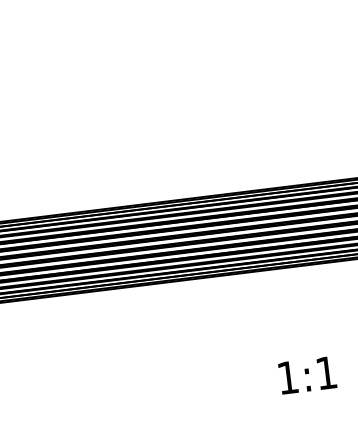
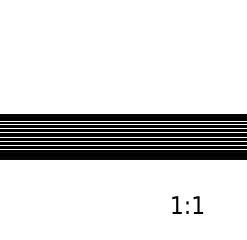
text: (307, 374) -> (187, 204), moved

